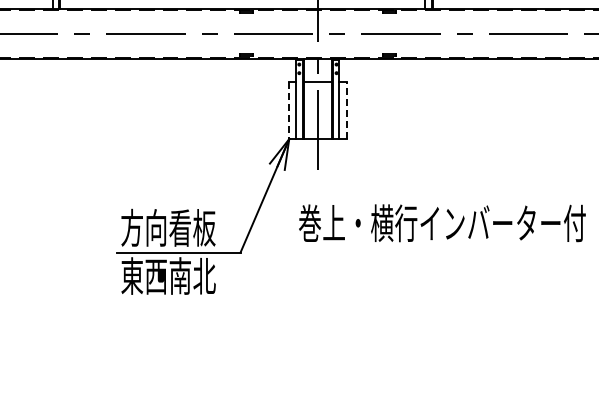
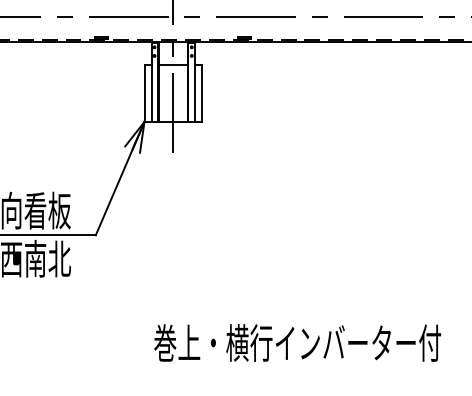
line: (289, 110) -> (144, 93), dashed -> solid
line: (346, 110) -> (201, 93), dashed -> solid
text: (442, 223) -> (297, 343), moved

